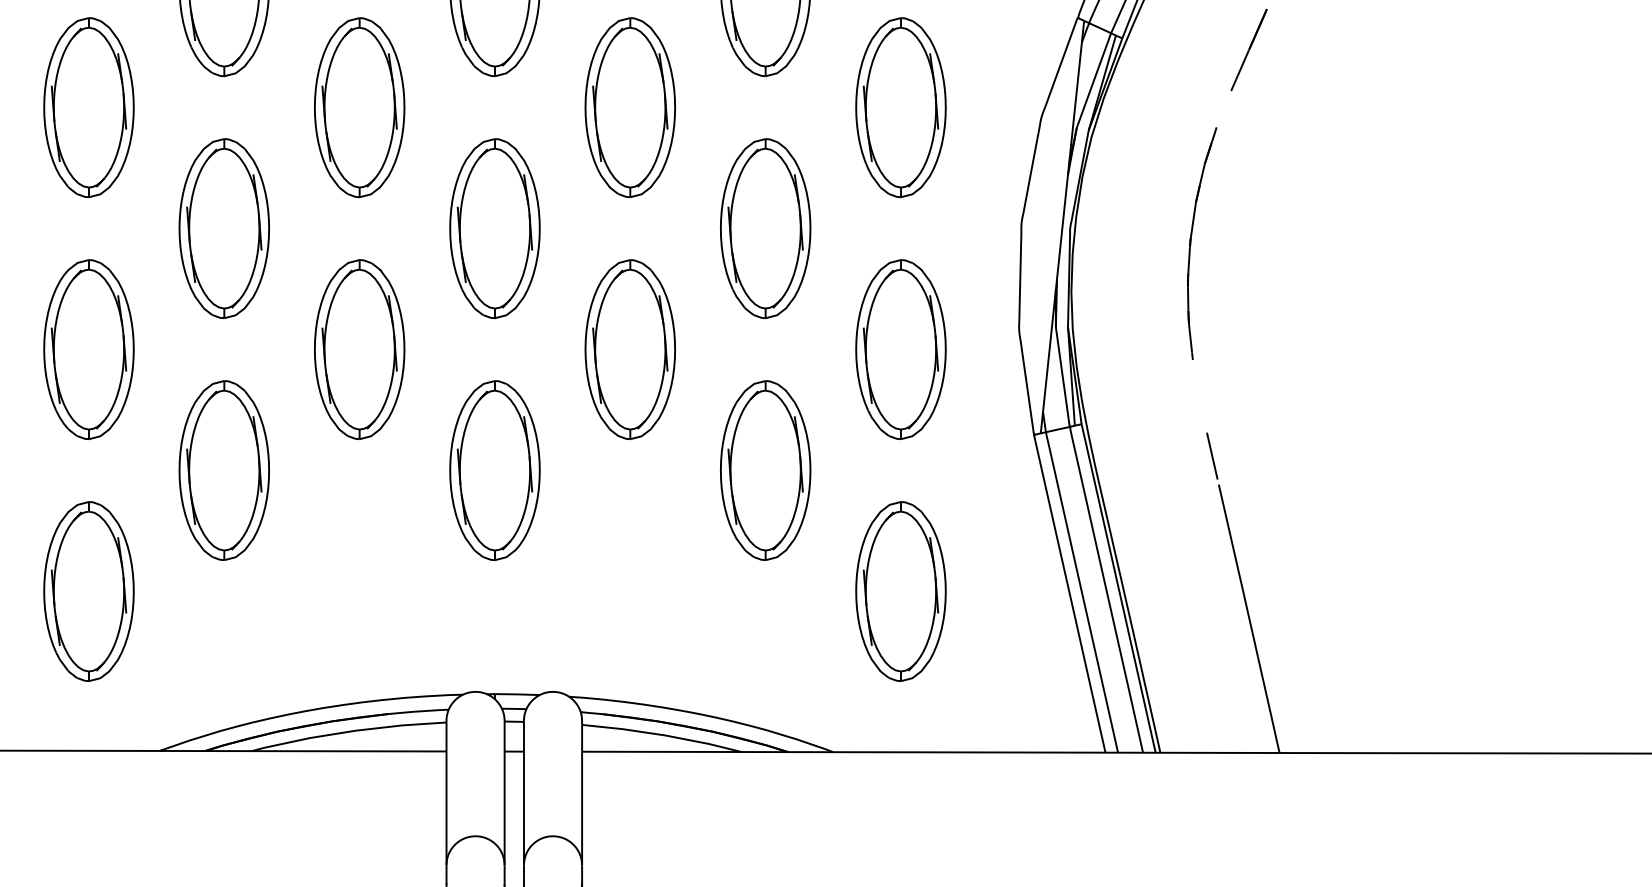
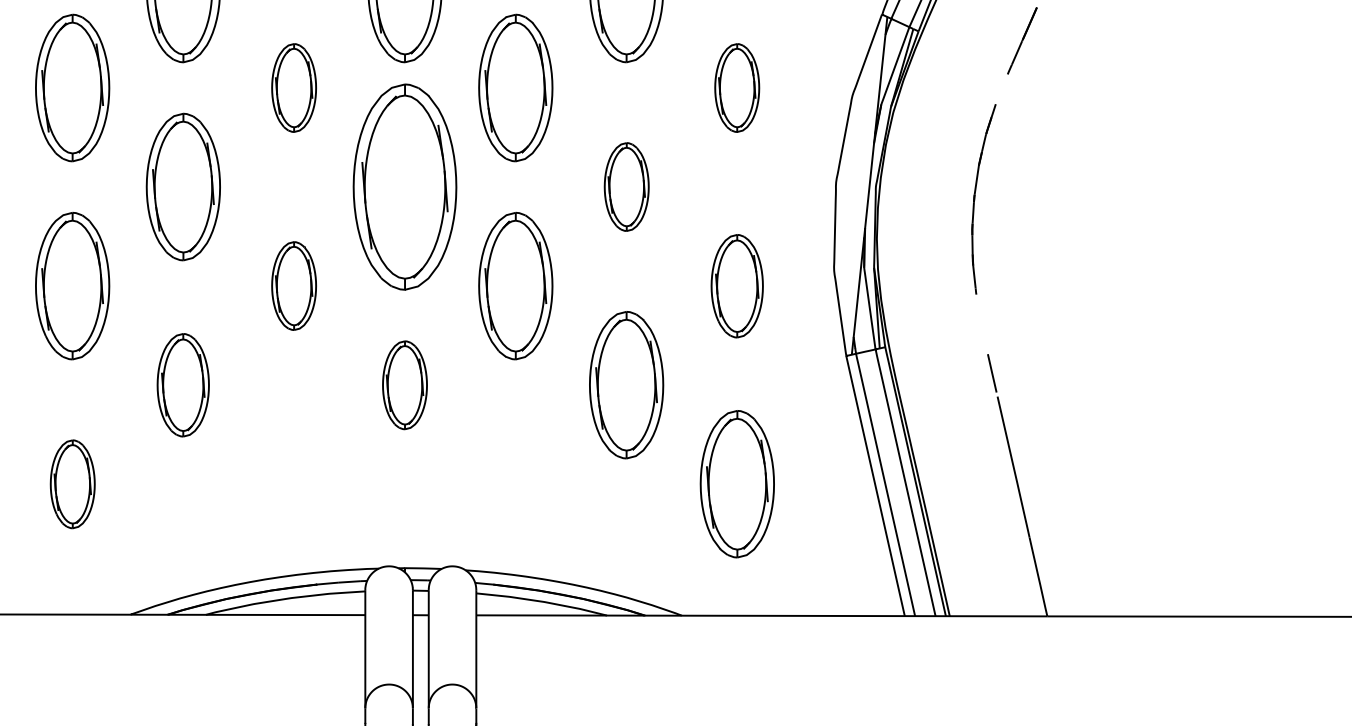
part: (358, 106) -> (293, 87), size x0.6
part: (899, 106) -> (736, 87), size x0.6
part: (494, 227) -> (404, 186), size x1.4
part: (765, 227) -> (626, 186), size x0.6
part: (358, 348) -> (293, 285), size x0.6
part: (899, 350) -> (736, 286), size x0.7
part: (223, 470) -> (182, 385), size x0.7
part: (494, 470) -> (404, 385), size x0.6
part: (88, 591) -> (72, 484), size x0.6

